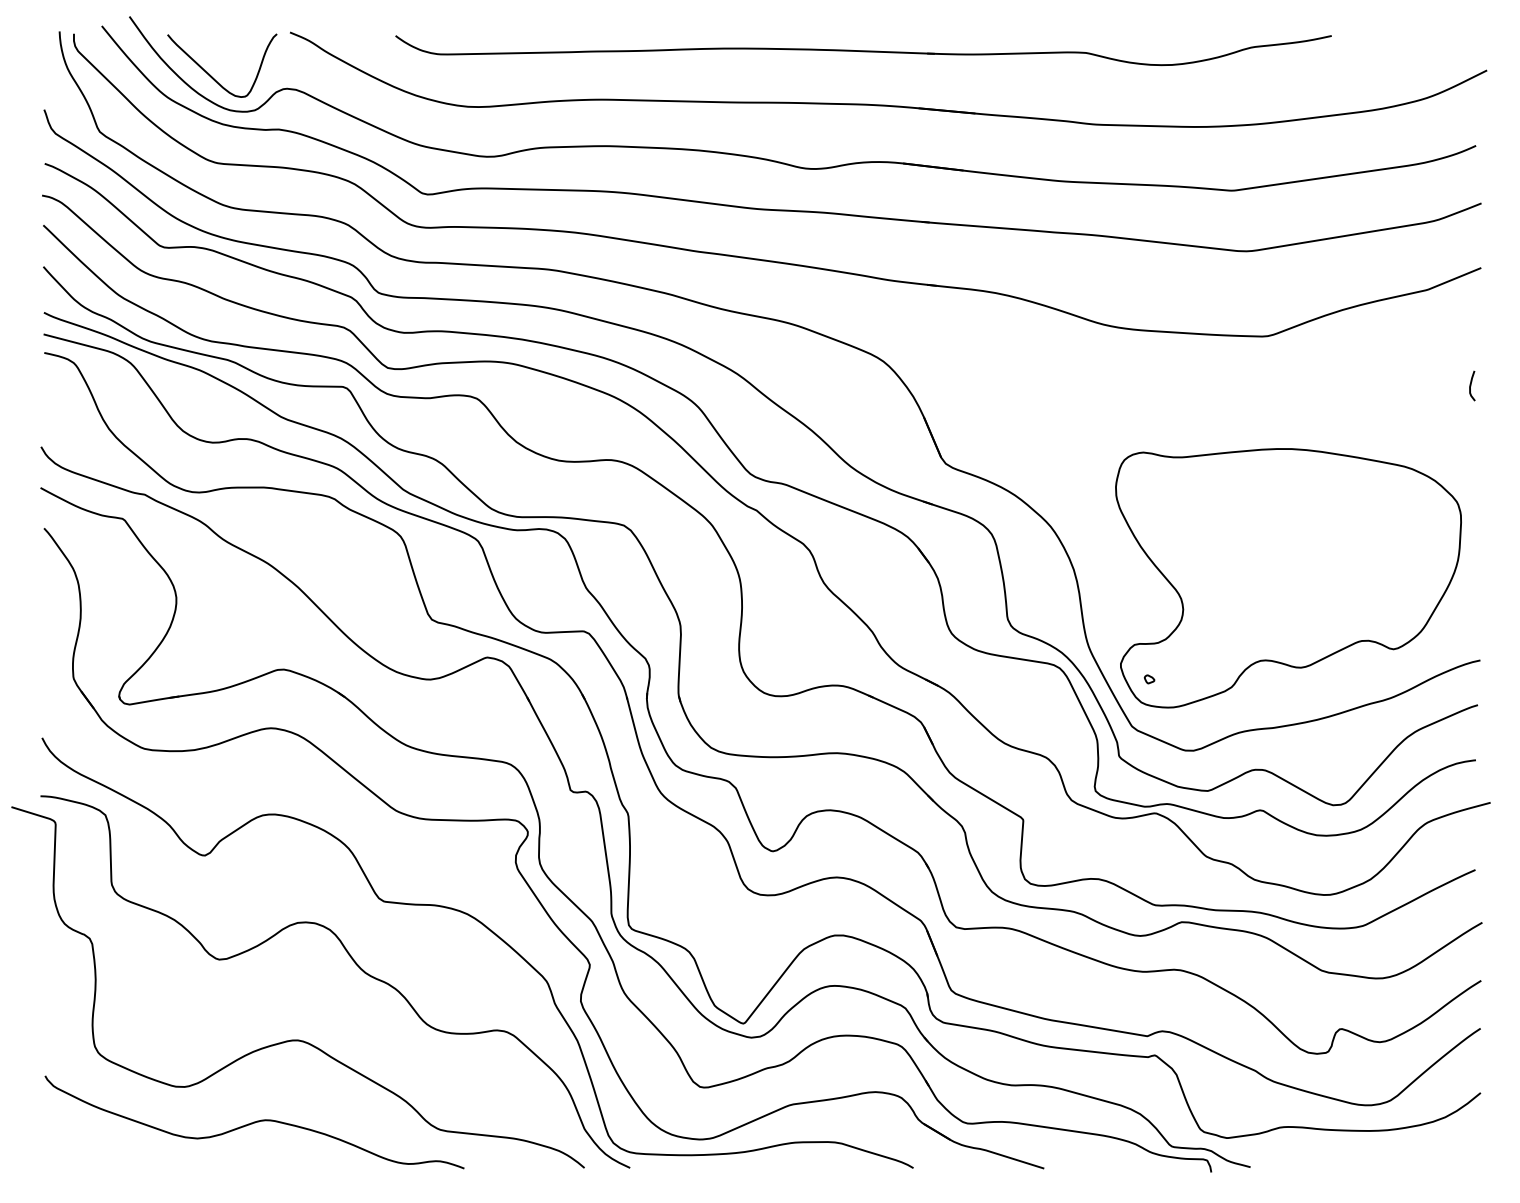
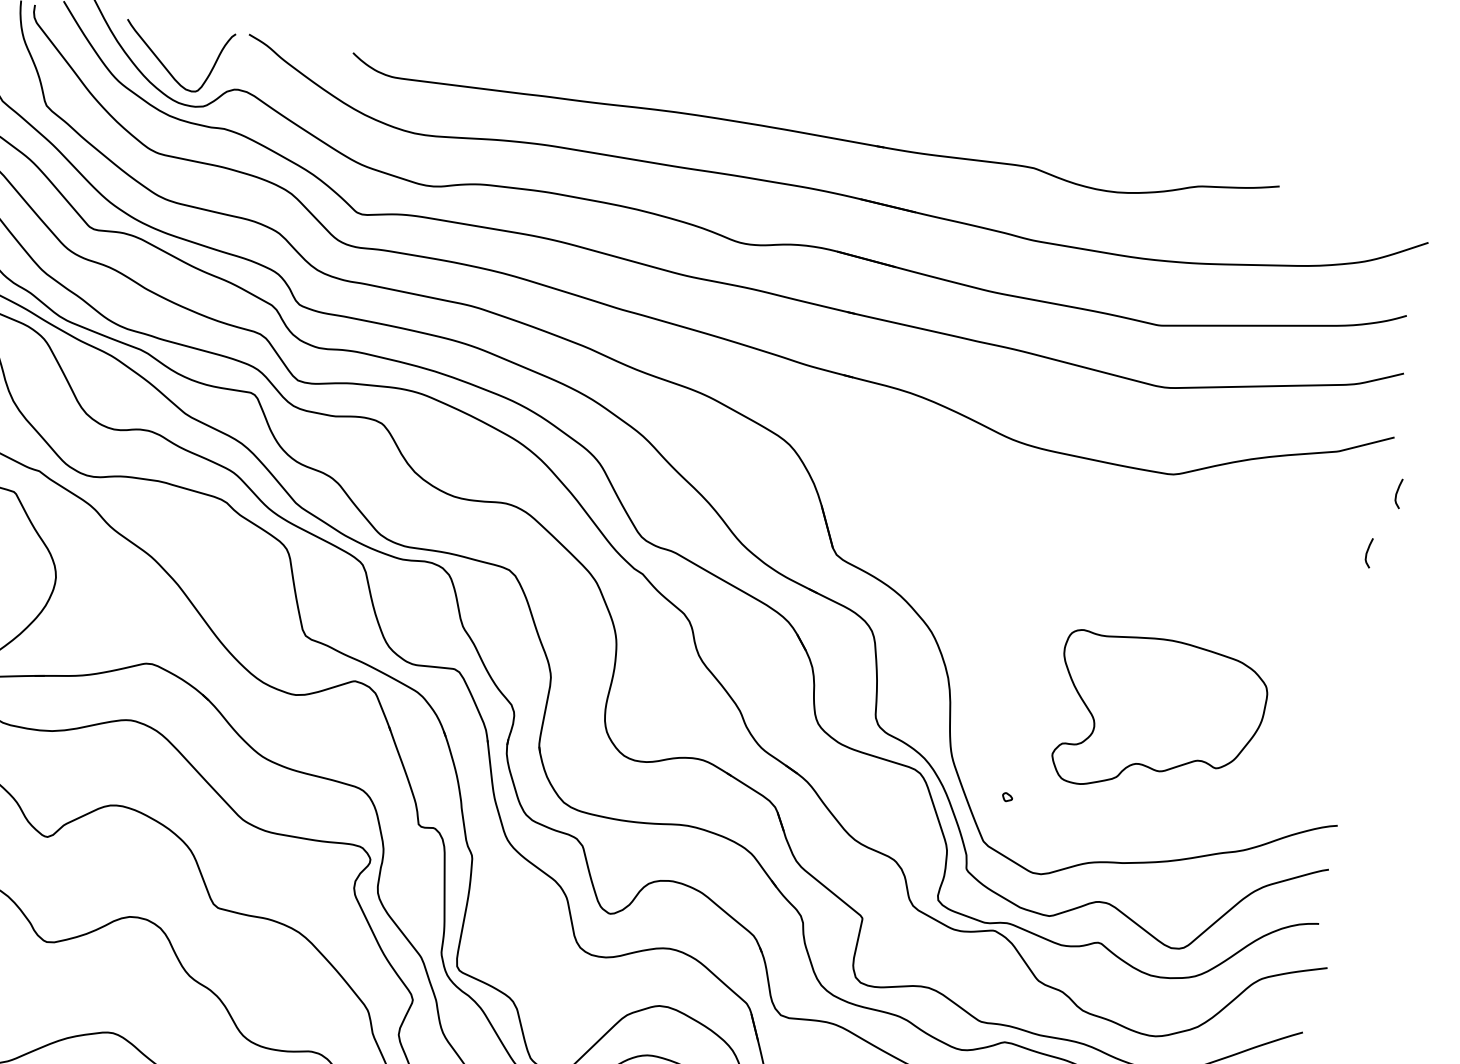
curve: (1492, 322) -> (1397, 493), added
part: (1288, 578) -> (1159, 717), size x0.6

